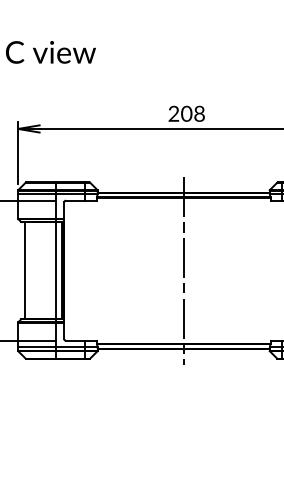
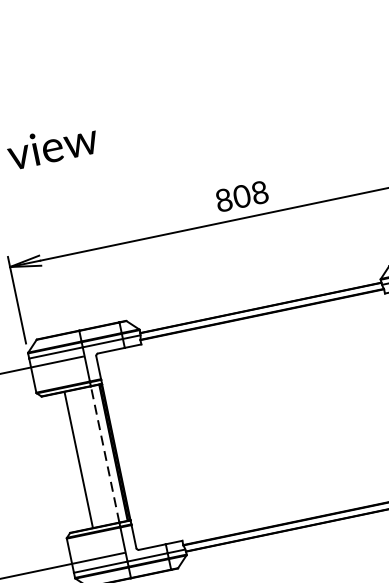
text: (173, 114) -> (223, 201), 208 -> 808
line: (24, 270) -> (78, 459), moved
line: (56, 270) -> (105, 454), solid -> dashed
line: (183, 270) -> (283, 416), removed

